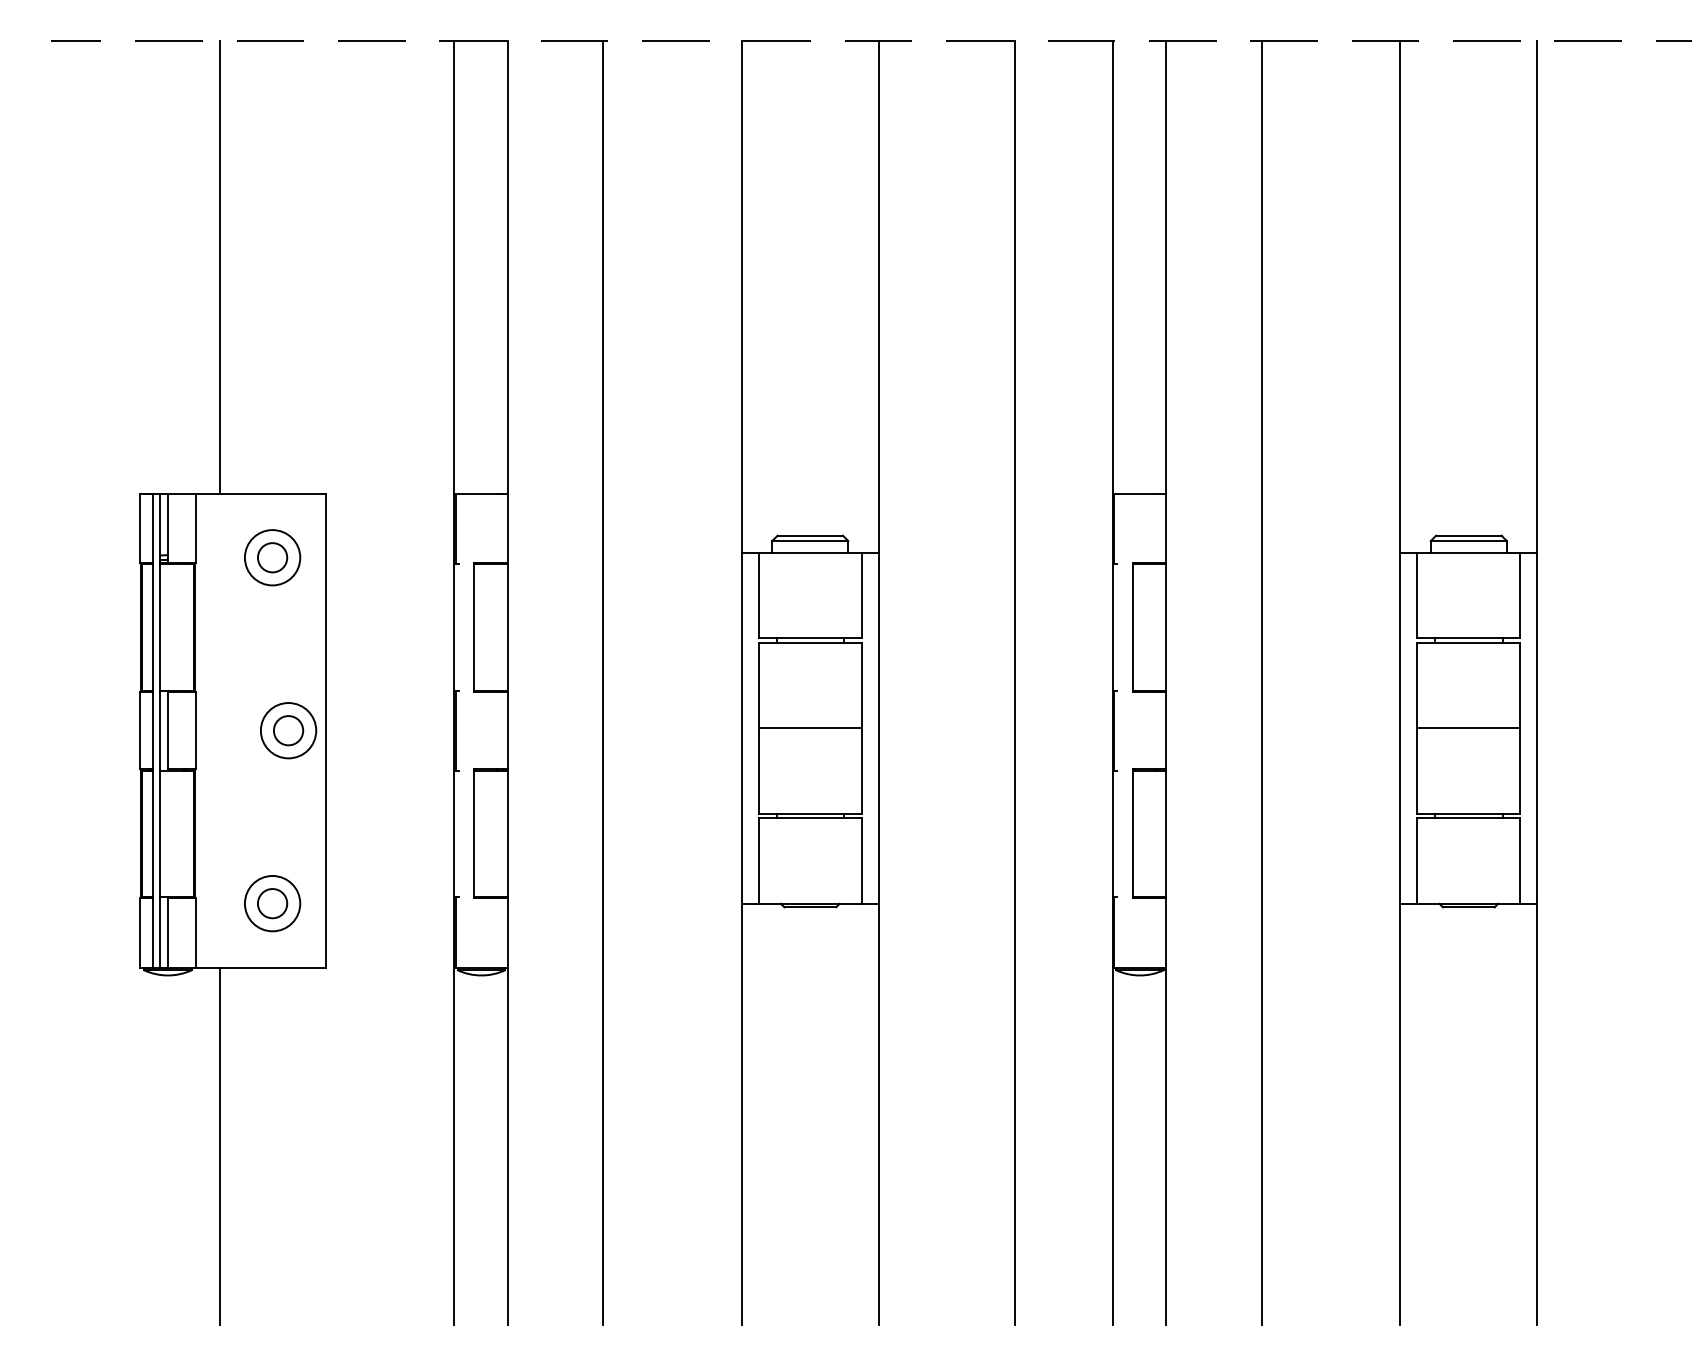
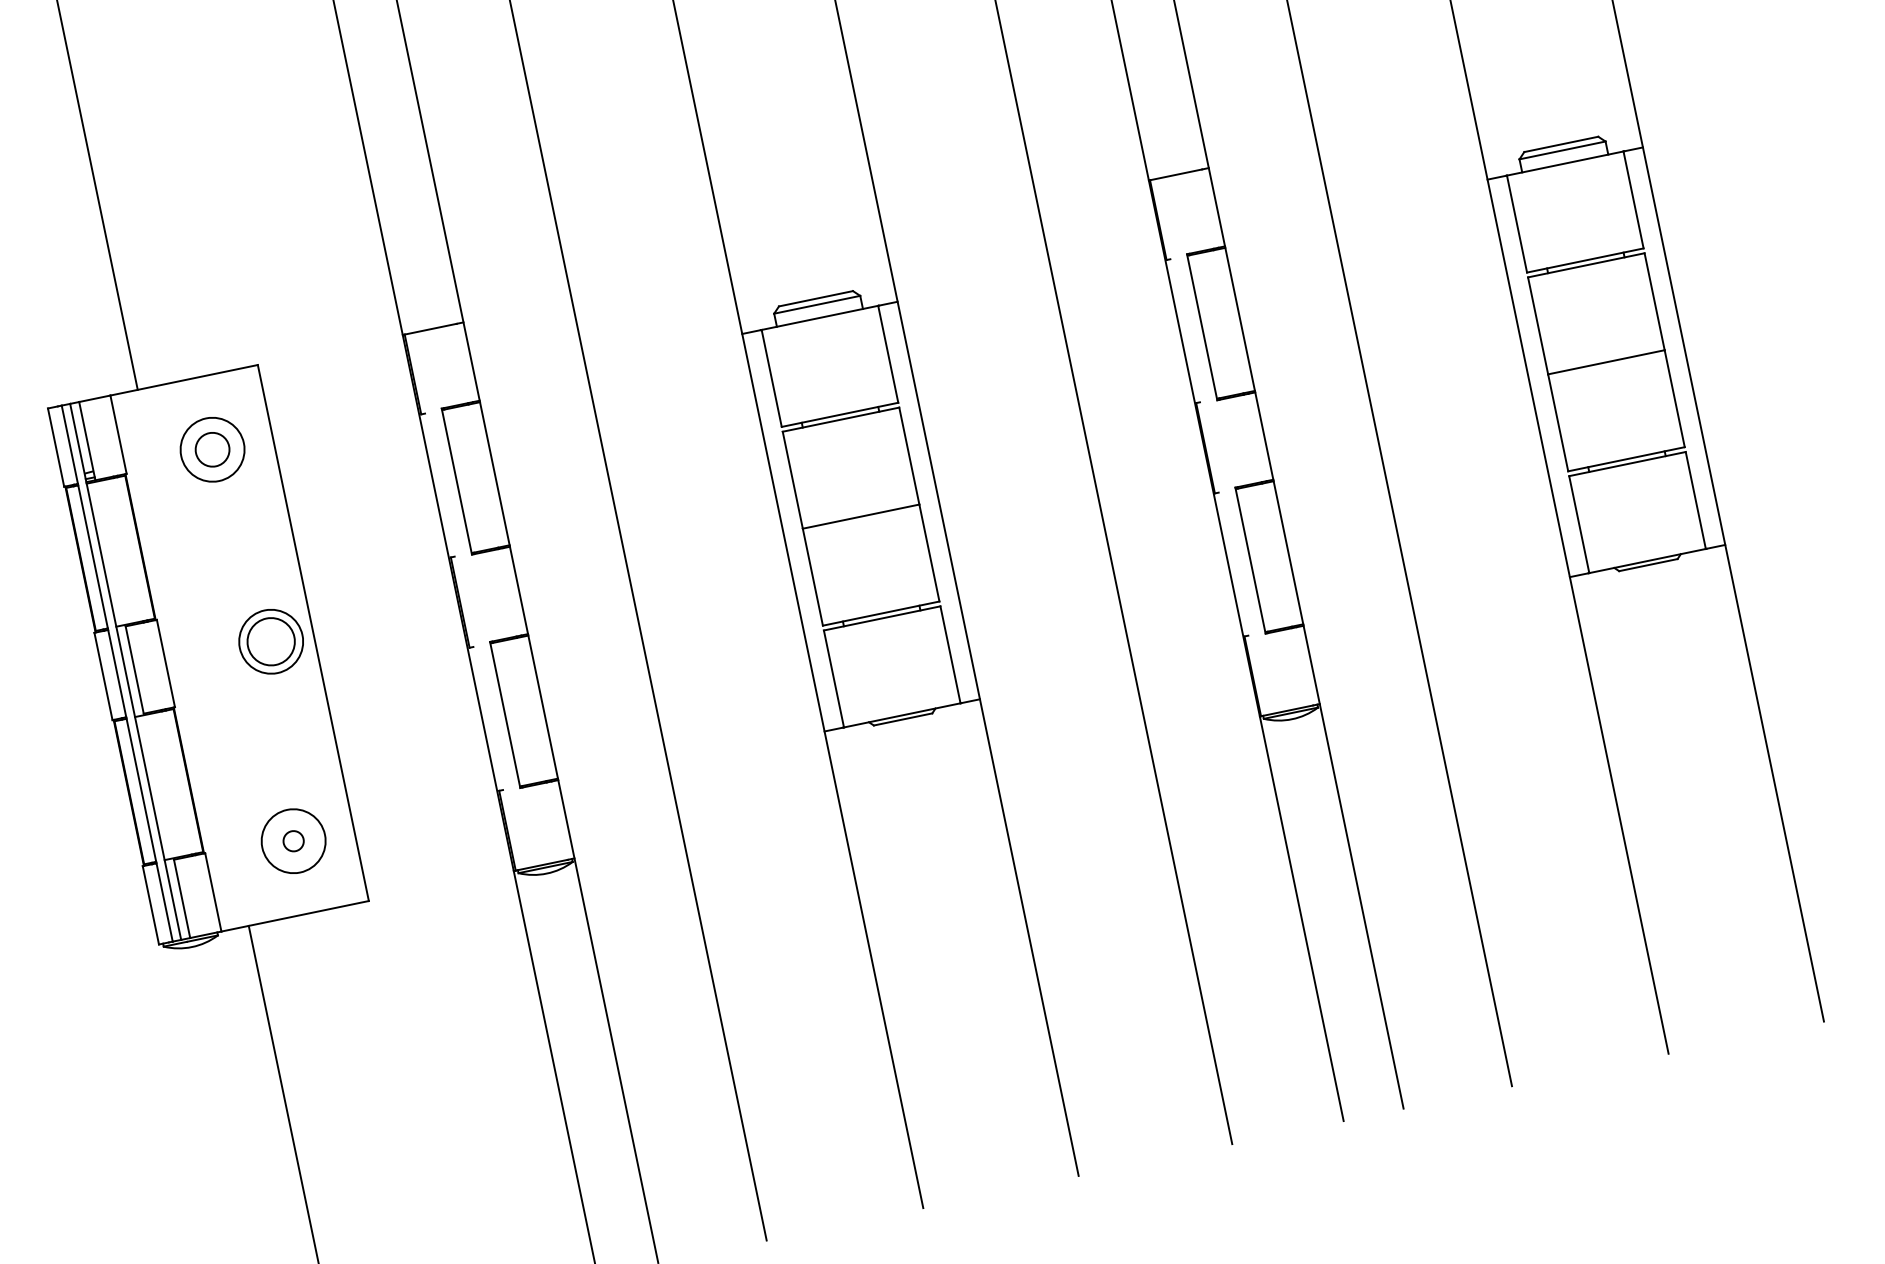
circle: (288, 730) -> (271, 641), size x1.4
circle: (272, 903) -> (293, 841), size x0.6

